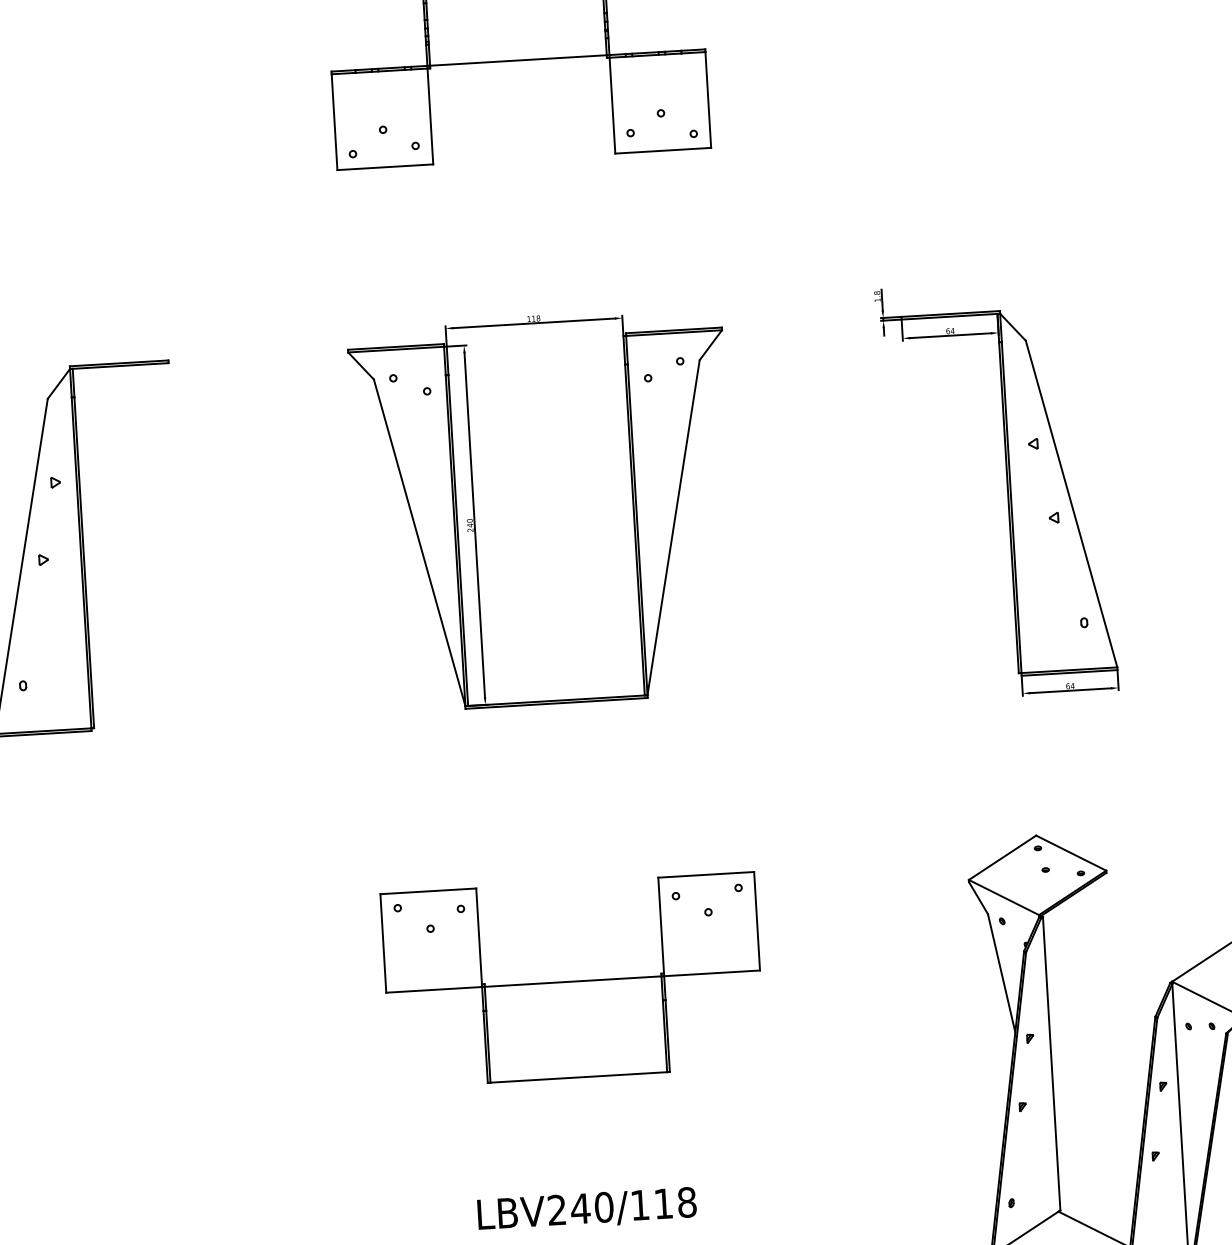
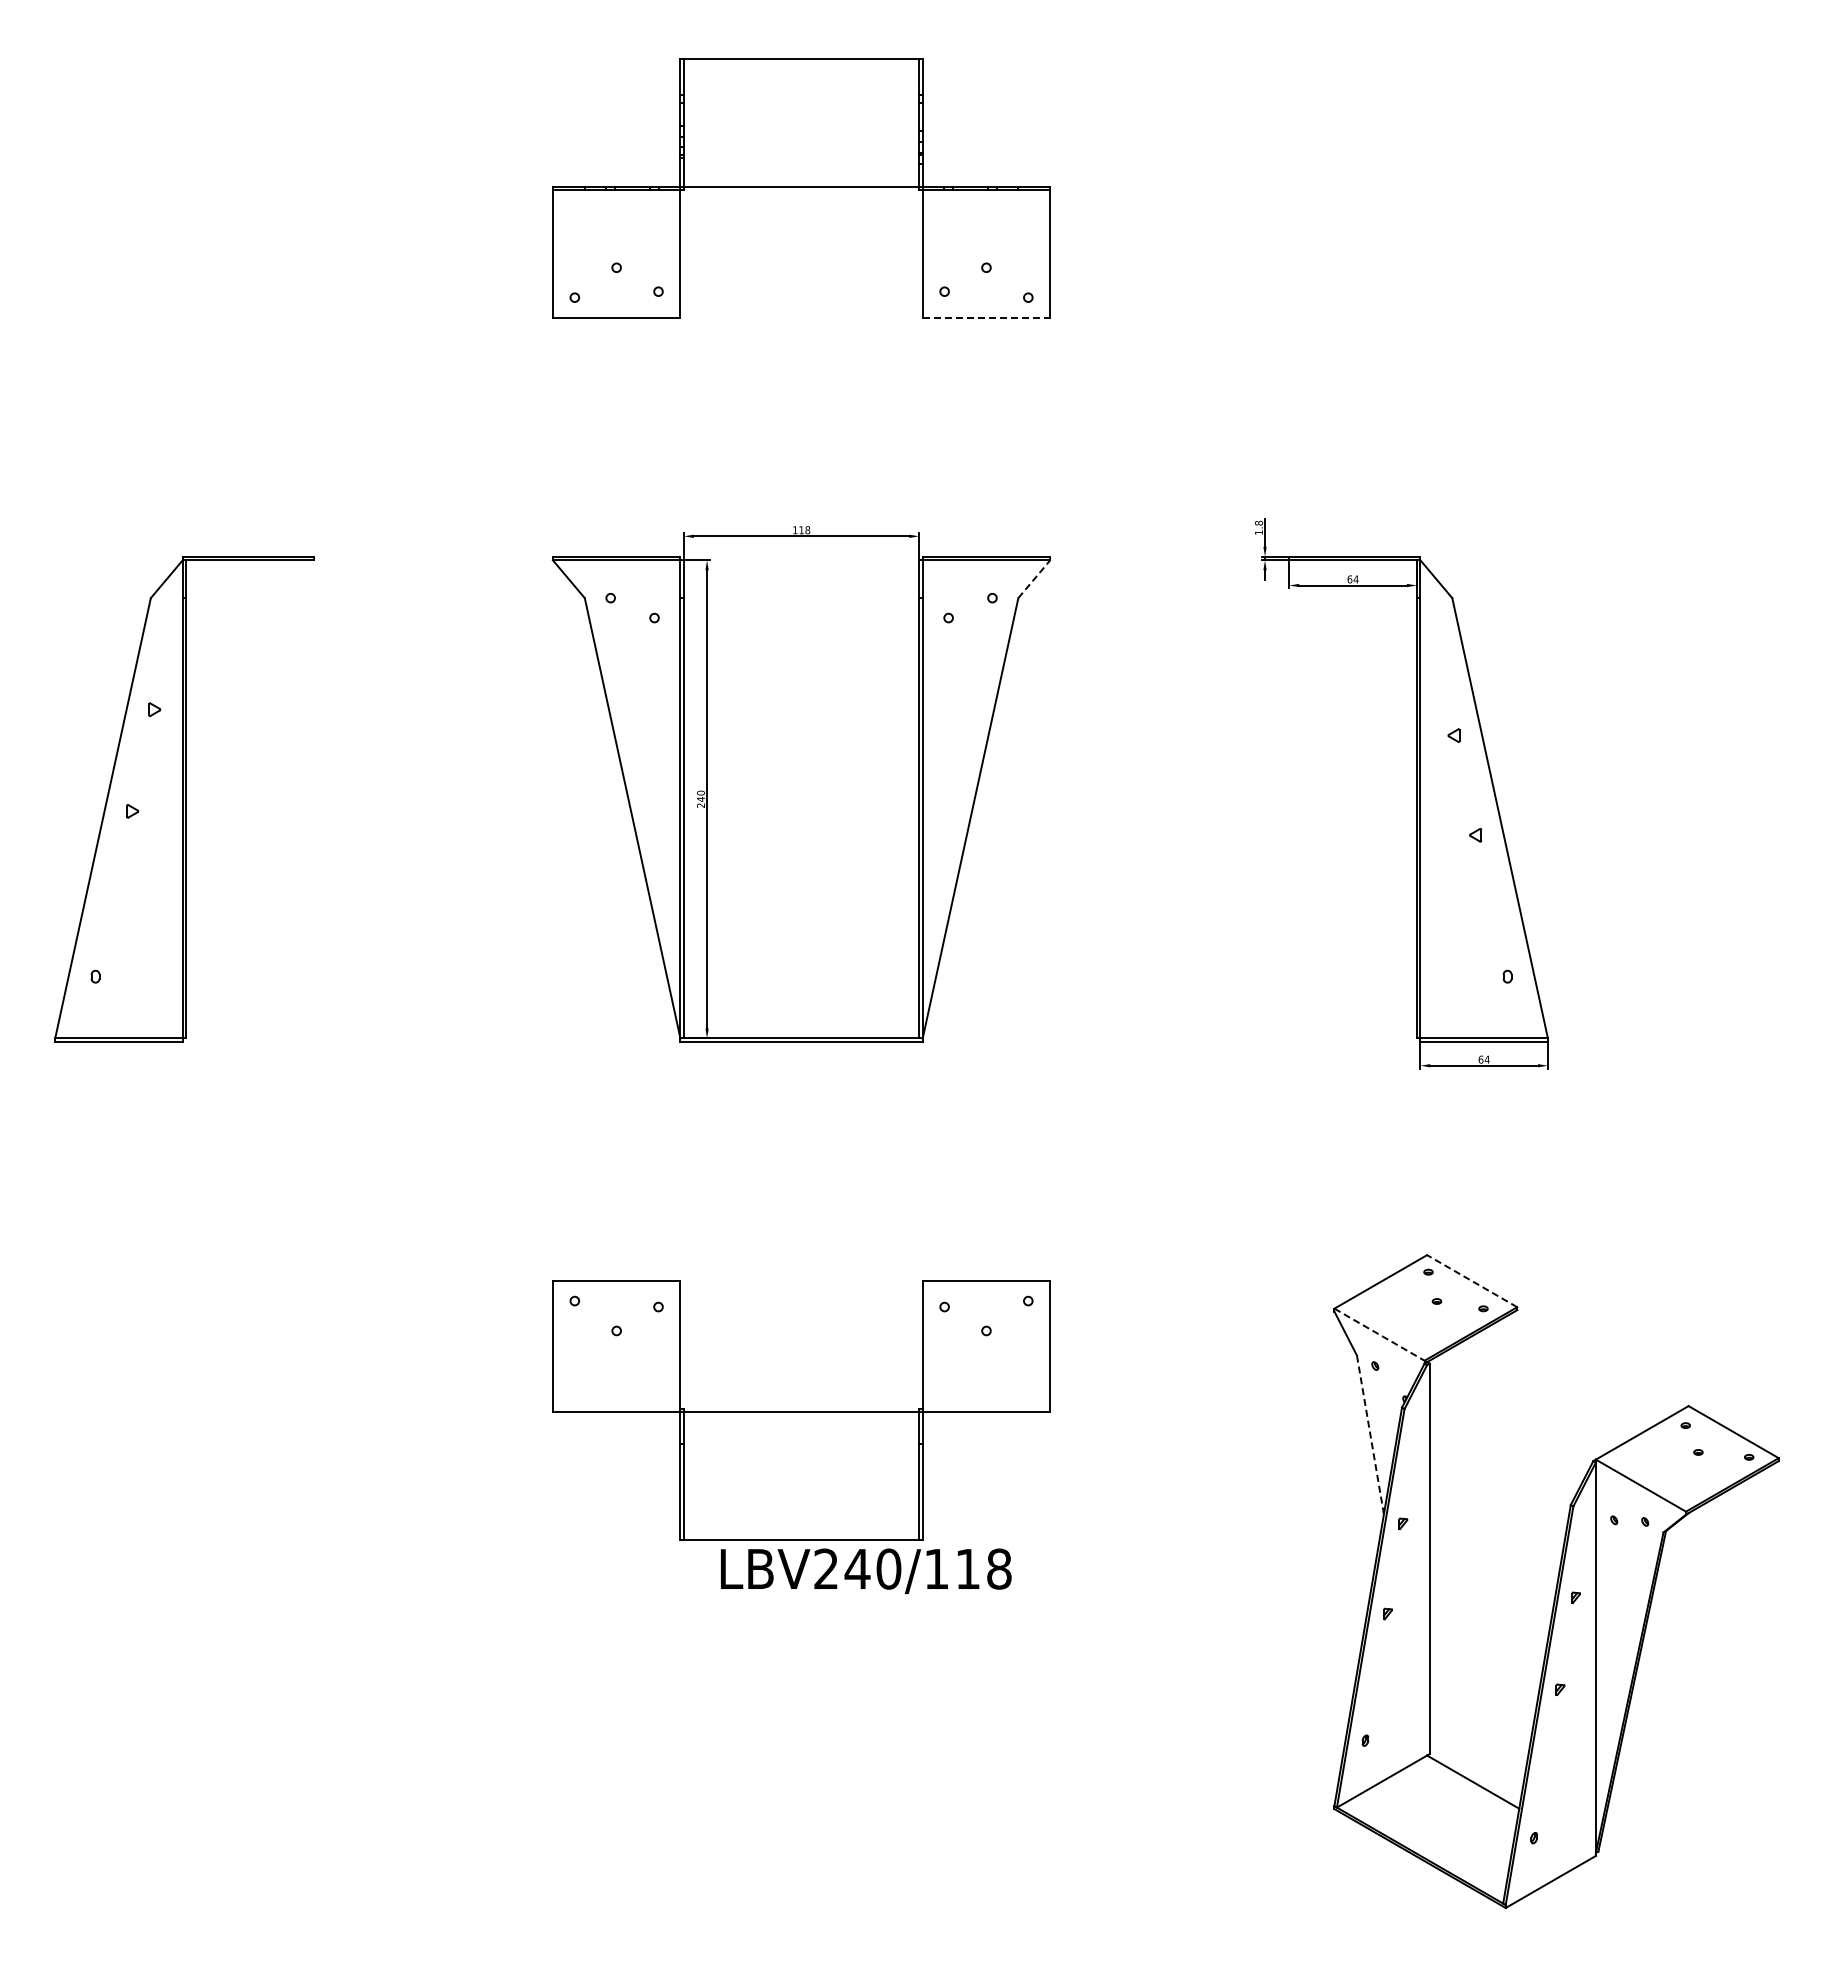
line: (663, 150) -> (986, 317), solid -> dashed
line: (711, 345) -> (1034, 579), solid -> dashed
line: (1070, 852) -> (1471, 1280), solid -> dashed
line: (1003, 897) -> (1379, 1334), solid -> dashed
line: (1001, 972) -> (1370, 1434), solid -> dashed
text: (587, 1210) -> (866, 1571), moved

